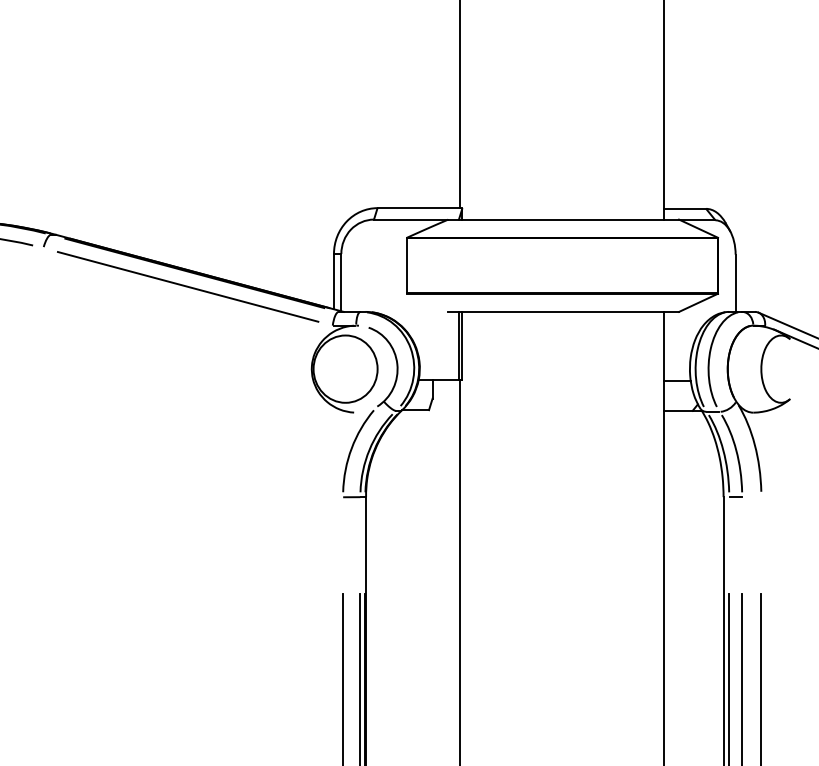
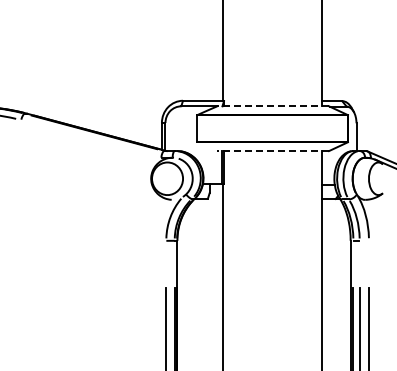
line: (564, 219) -> (273, 106), solid -> dashed
line: (188, 285) -> (91, 138), removed
line: (564, 312) -> (273, 151), solid -> dashed

